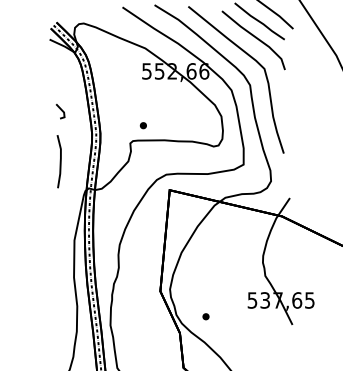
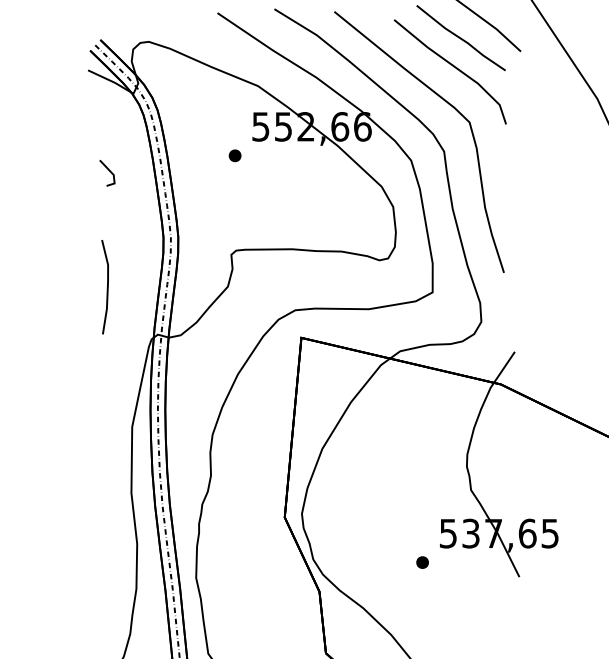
line: (60, 110) -> (107, 171), moved
part: (142, 125) -> (233, 155), moved
part: (205, 316) -> (421, 562), moved

